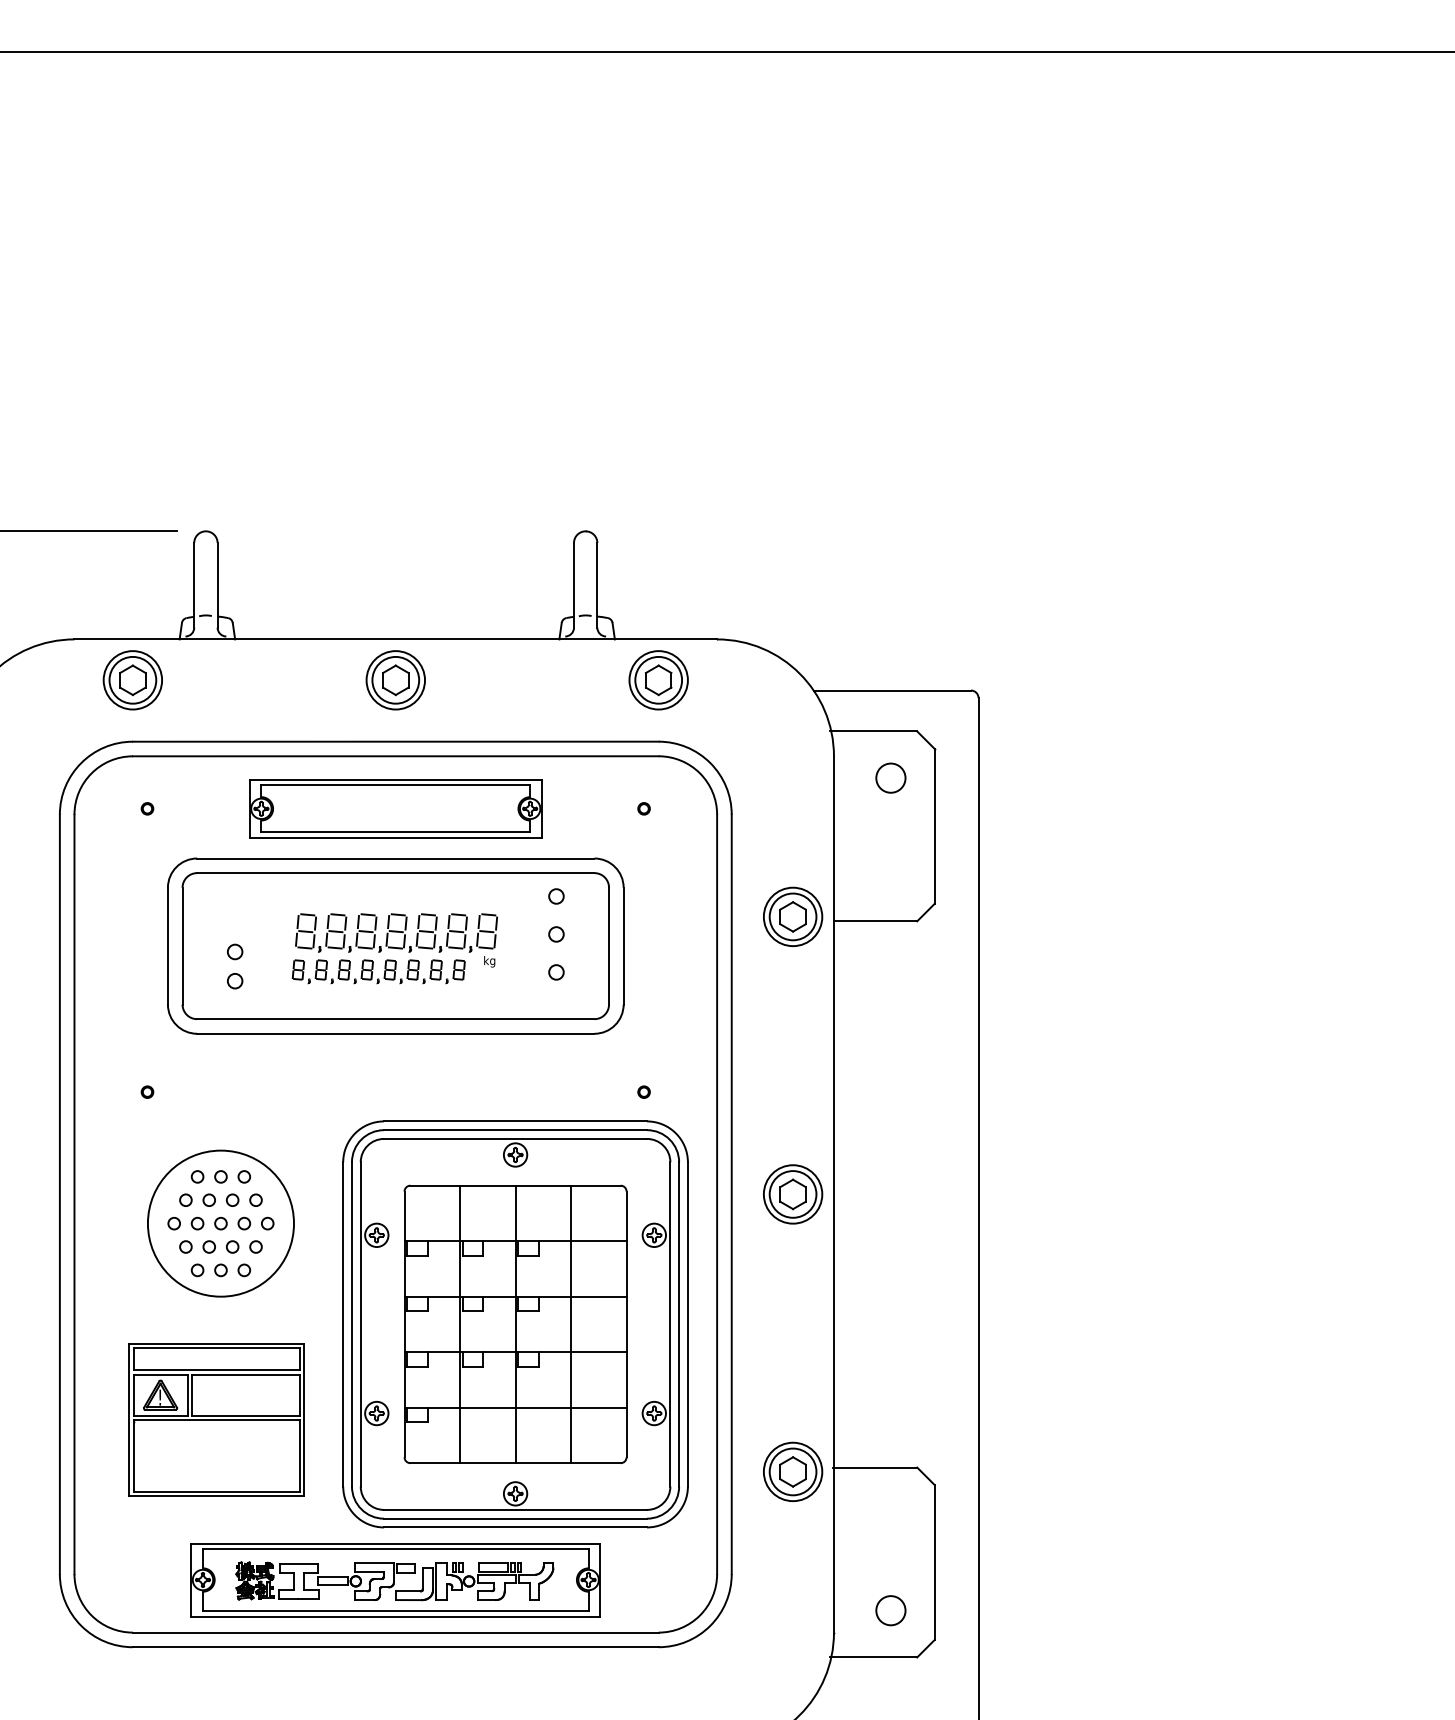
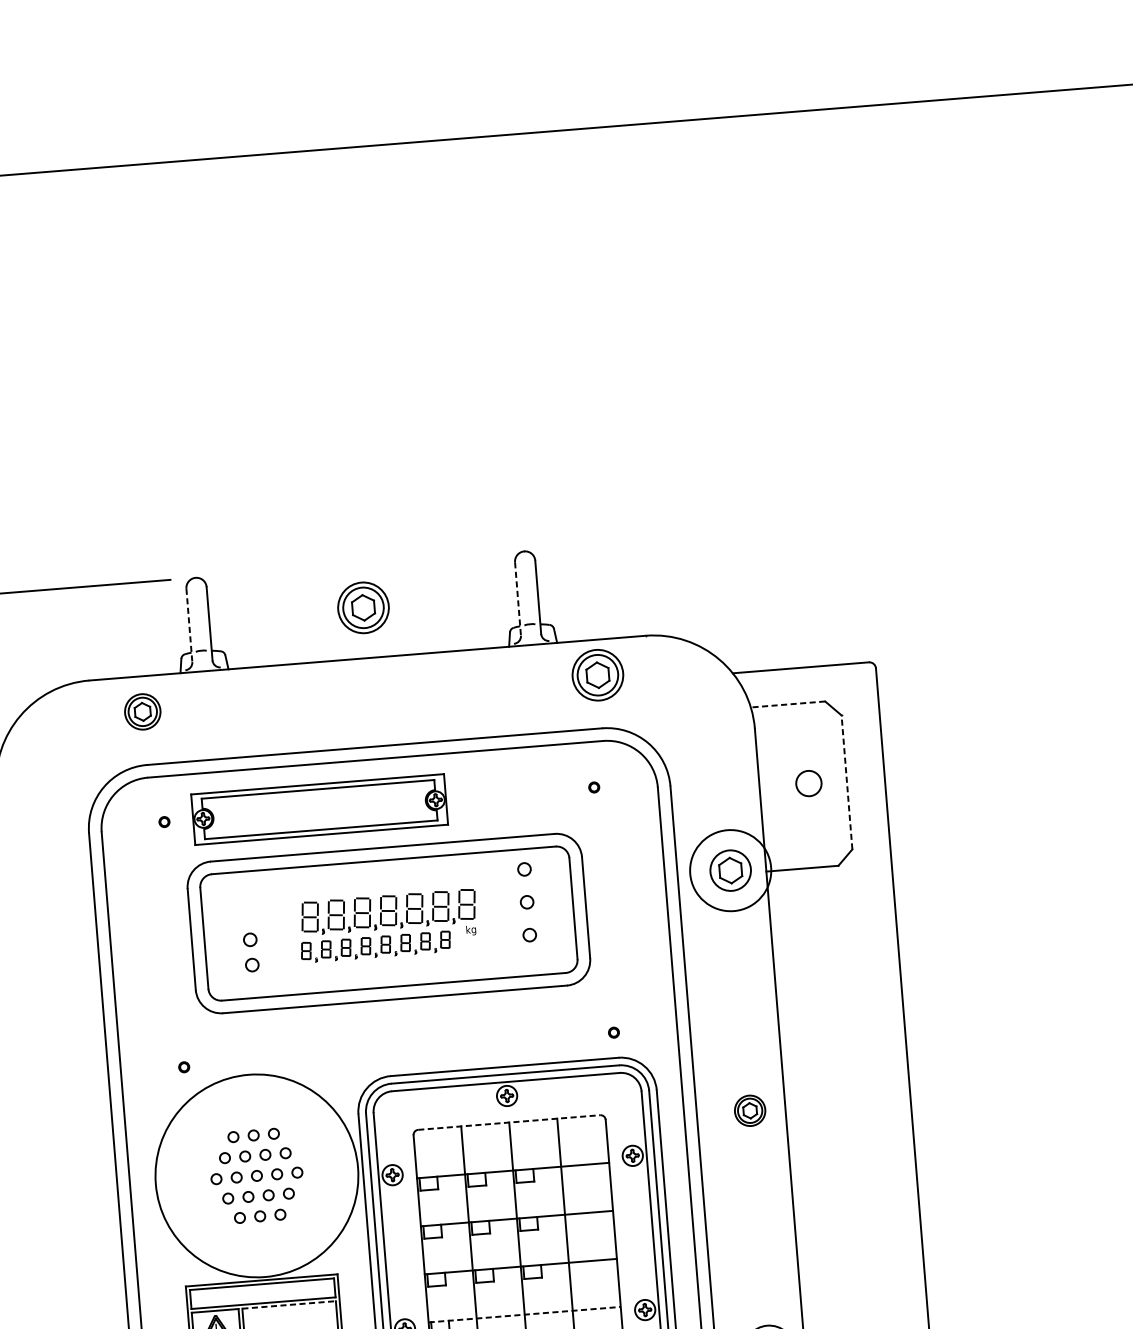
line: (194, 585) -> (189, 625), solid -> dashed
line: (573, 585) -> (517, 599), solid -> dashed
part: (132, 680) -> (142, 712), size x0.7
part: (395, 680) -> (363, 608), moved
line: (873, 731) -> (787, 704), solid -> dashed
circle: (890, 777) -> (808, 783), moved
part: (395, 808) -> (319, 809), moved
line: (934, 825) -> (846, 781), solid -> dashed
circle: (792, 916) -> (730, 870), size x1.6
line: (516, 1185) -> (510, 1122), solid -> dashed
part: (793, 1194) -> (750, 1110), size x0.6
circle: (220, 1223) -> (256, 1175), size x1.6
line: (246, 1374) -> (289, 1304), solid -> dashed
line: (516, 1407) -> (525, 1314), solid -> dashed

